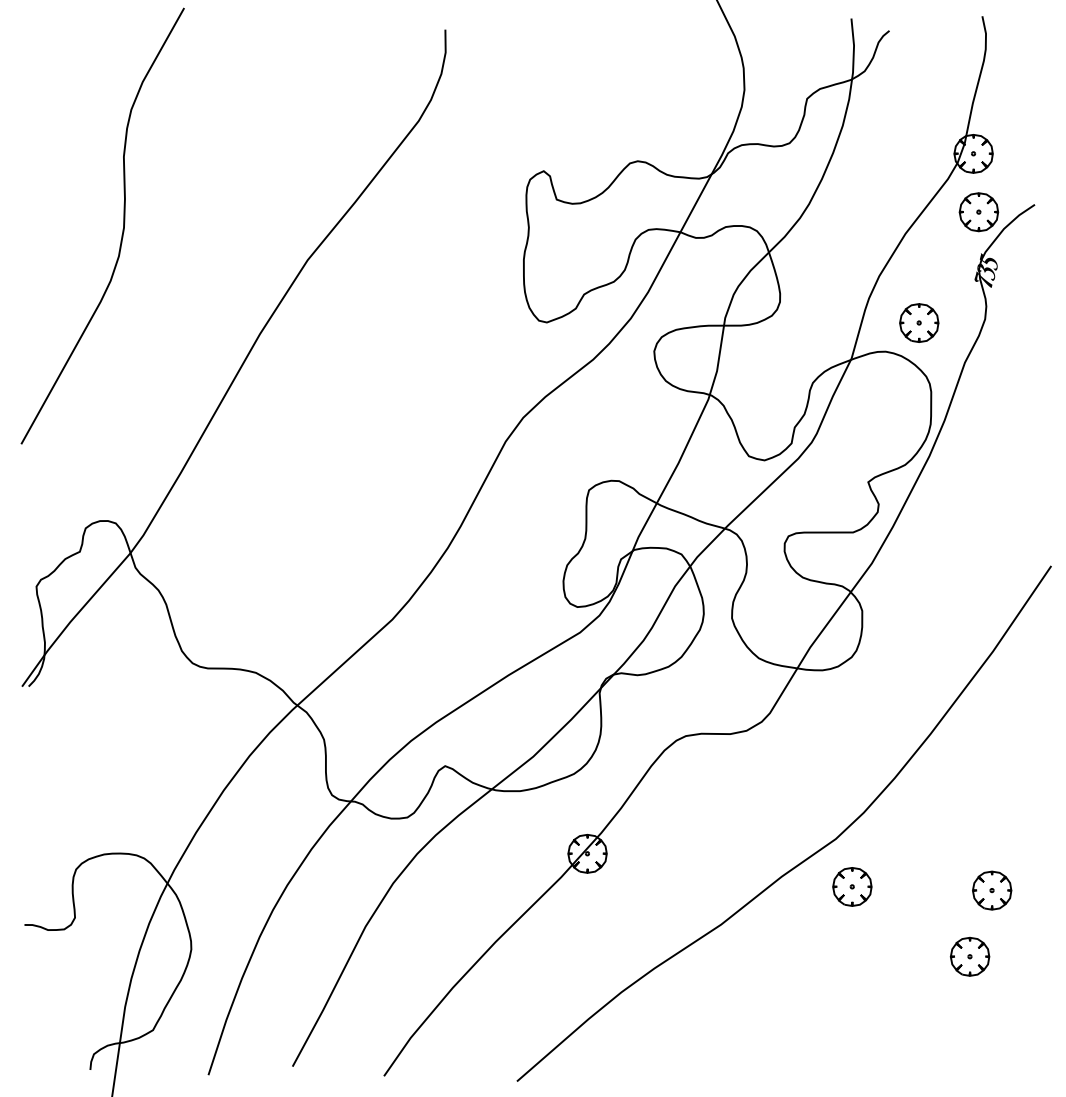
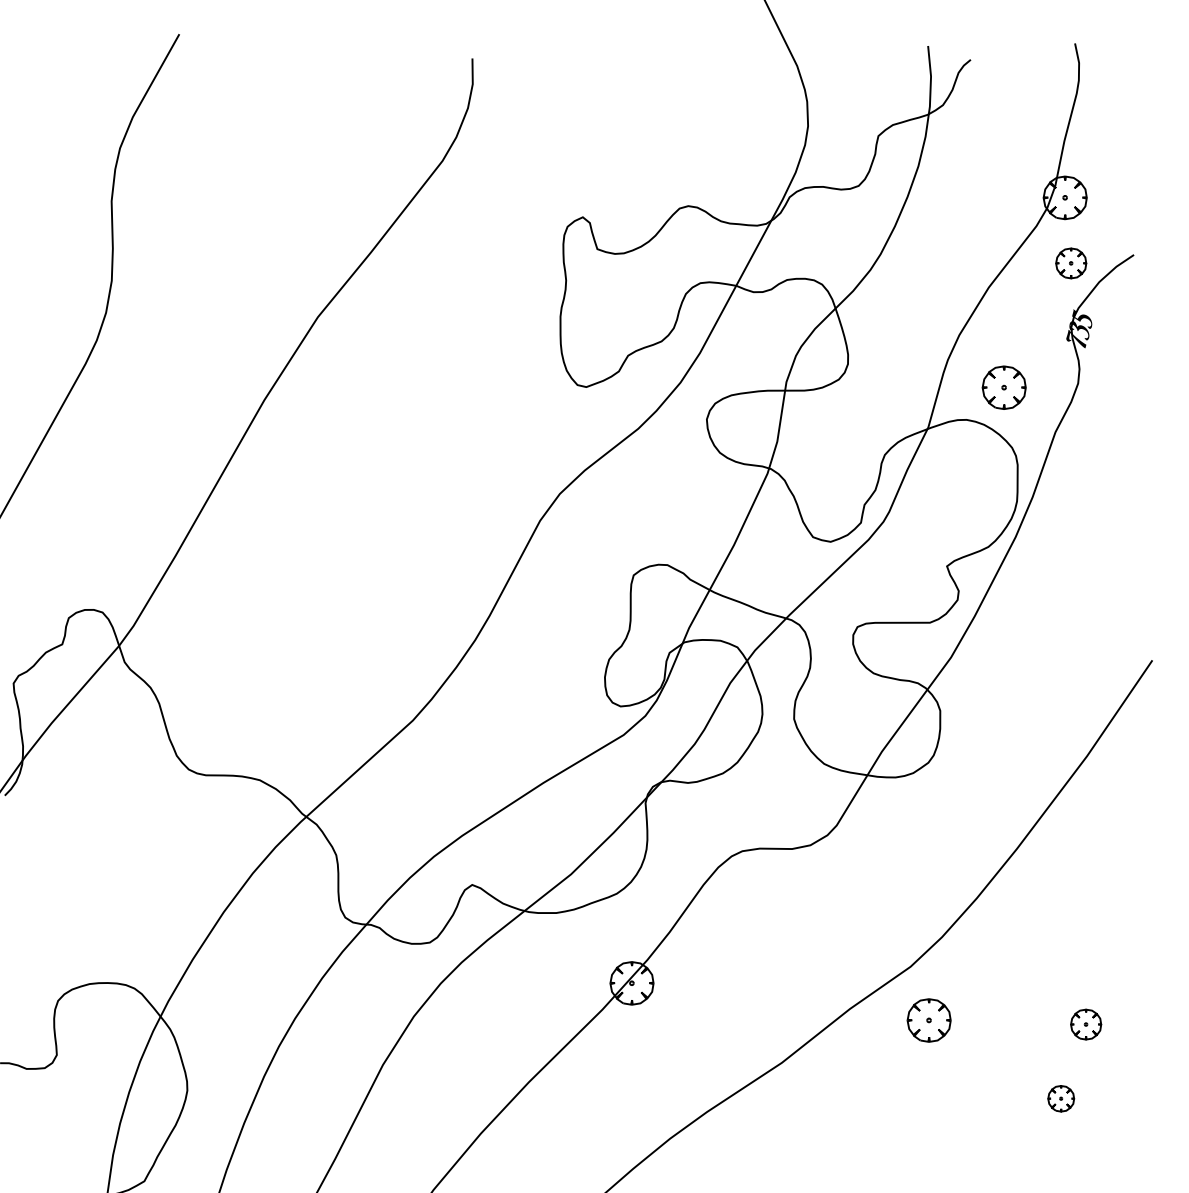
part: (978, 212) -> (1070, 263), size x0.7
part: (992, 890) -> (1086, 1024), size x0.7
part: (969, 956) -> (1060, 1098), size x0.6

